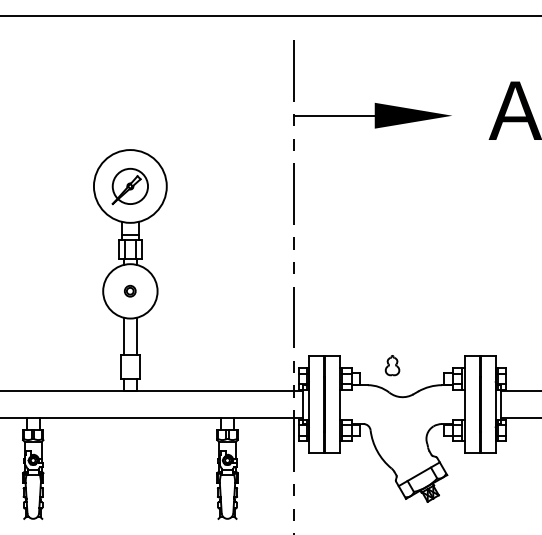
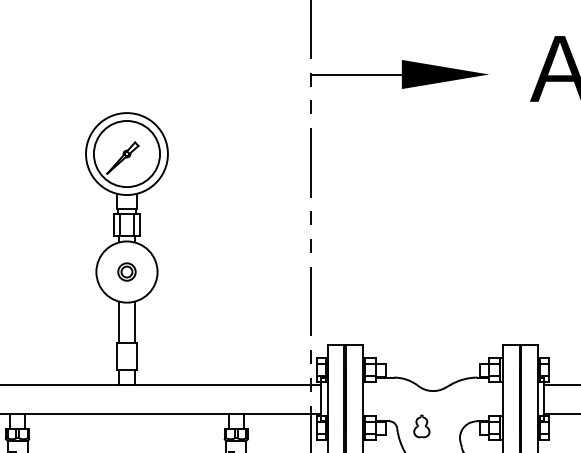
circle: (130, 186) -> (127, 154), size x1.67
part: (129, 290) -> (125, 271), size x1.43
part: (392, 365) -> (421, 426), moved

